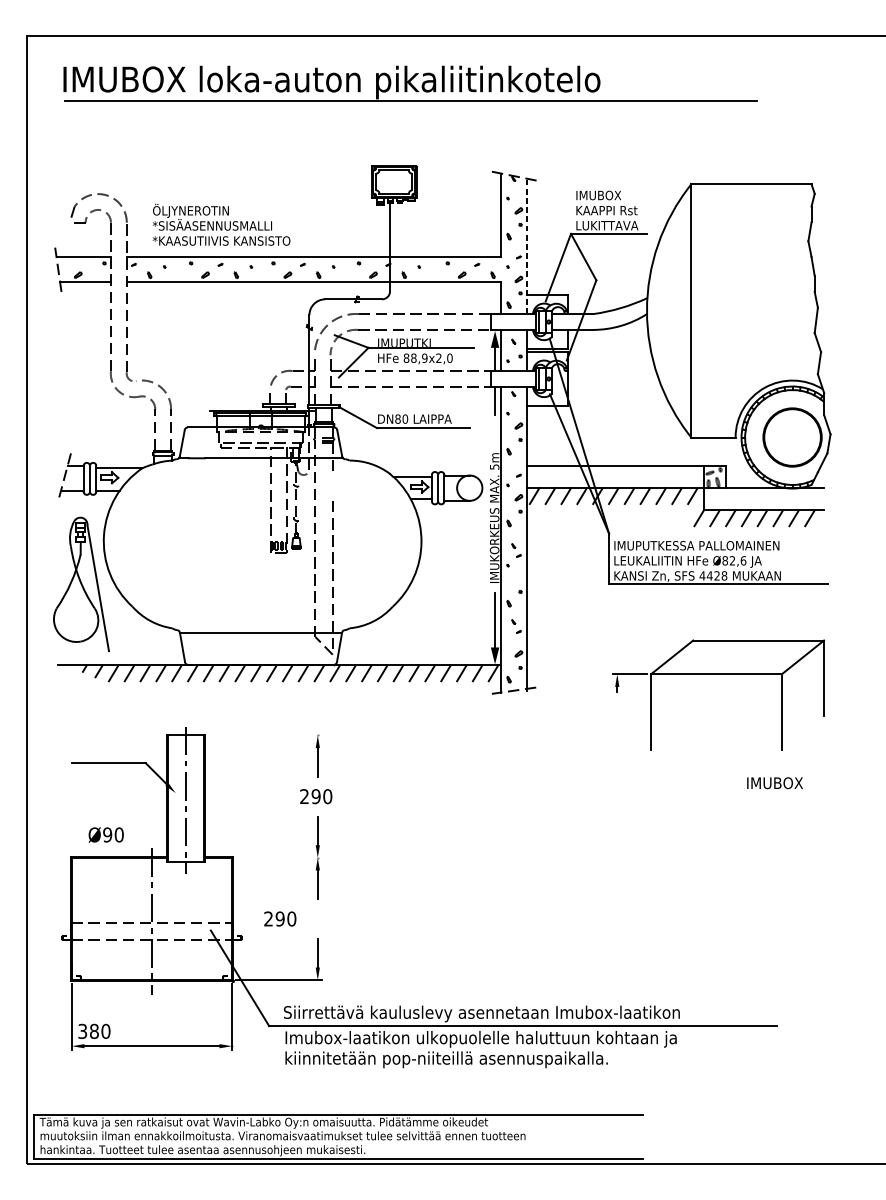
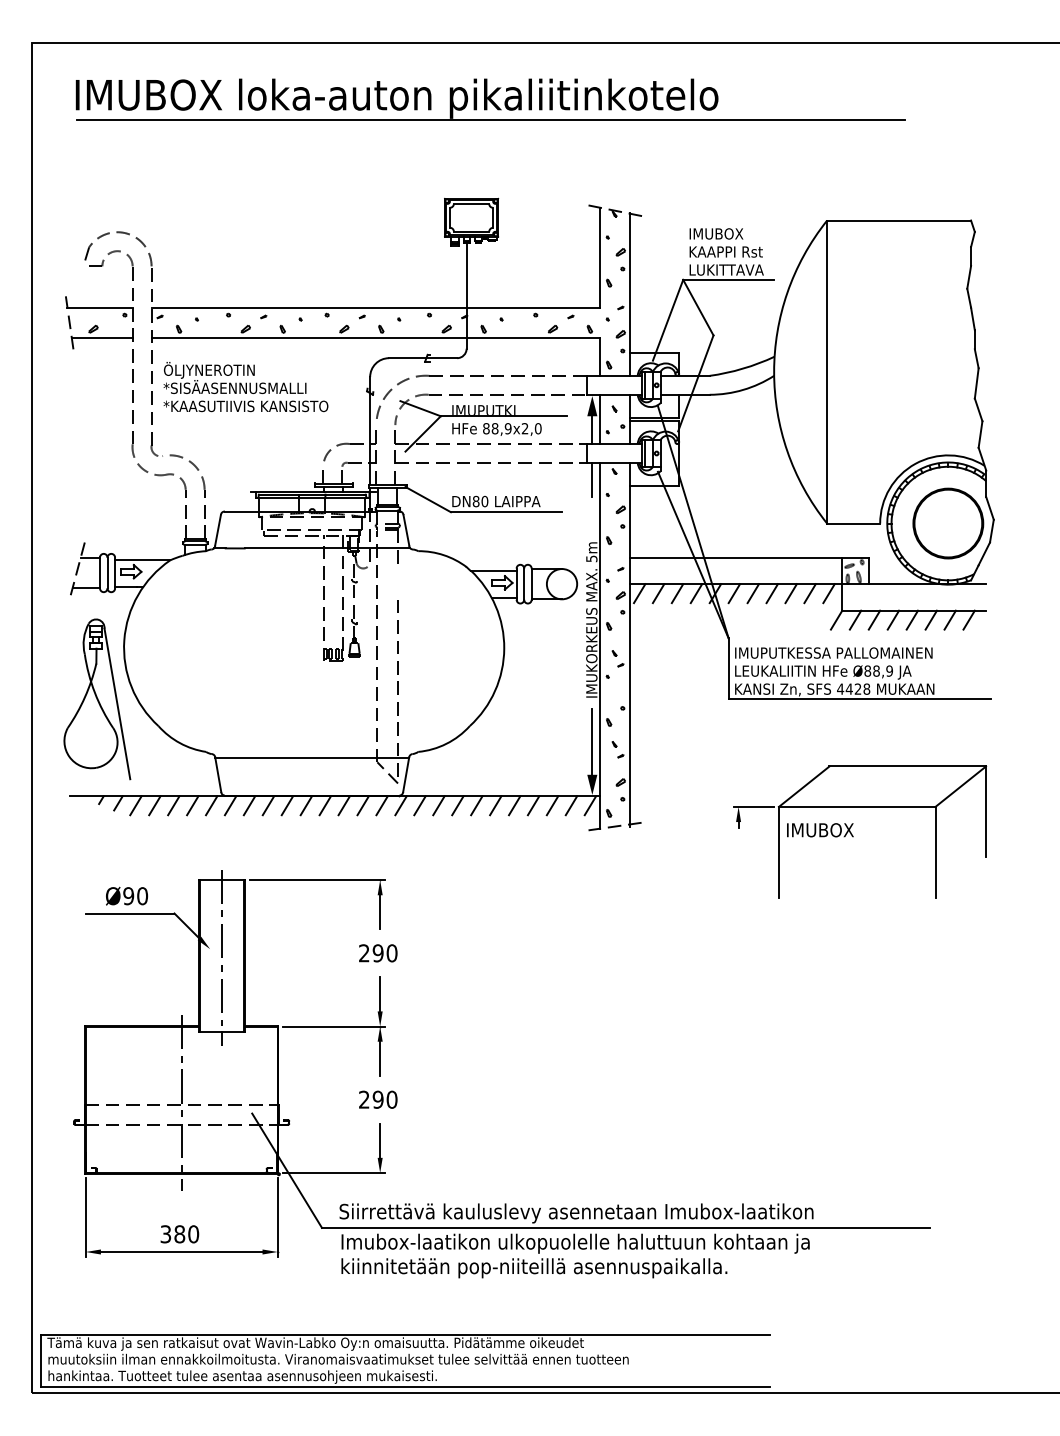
text: (221, 225) -> (245, 387), moved
line: (526, 245) -> (630, 293), dashed -> solid
text: (738, 560) -> (883, 670), Ø82,6 -> Ø88,9
line: (265, 735) -> (317, 880), added
text: (775, 783) -> (820, 830), moved
text: (105, 834) -> (126, 895), moved
line: (278, 857) -> (333, 1026), added
text: (280, 918) -> (378, 1099), moved
text: (94, 1031) -> (179, 1234), moved

